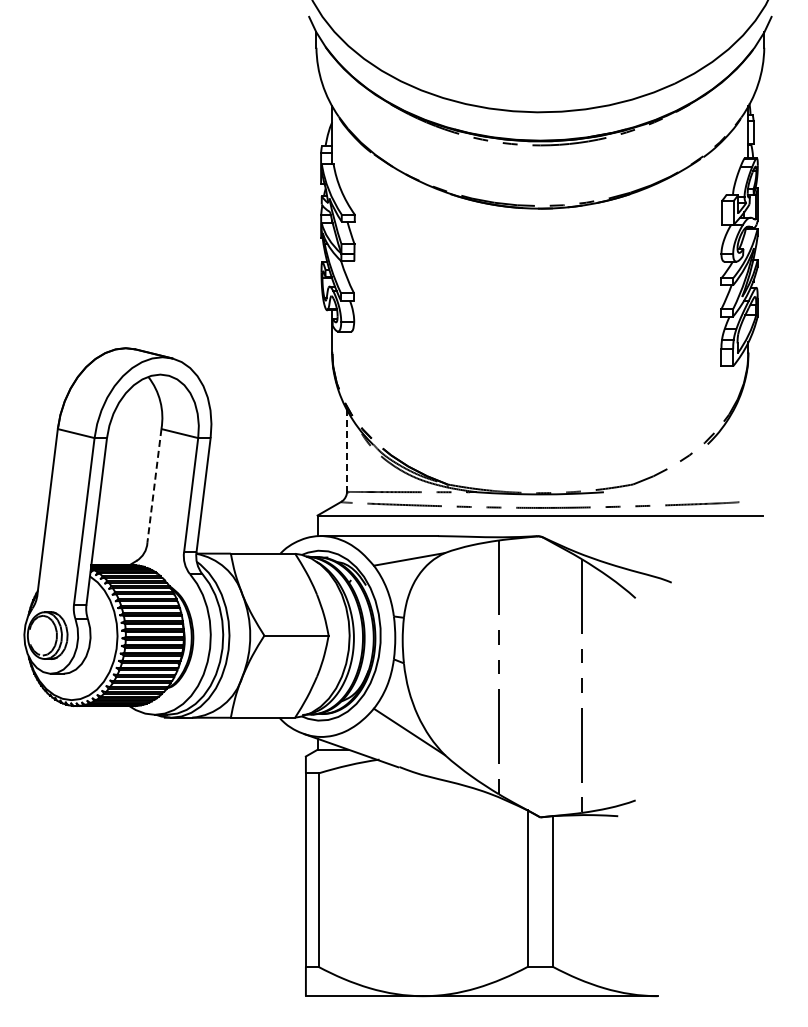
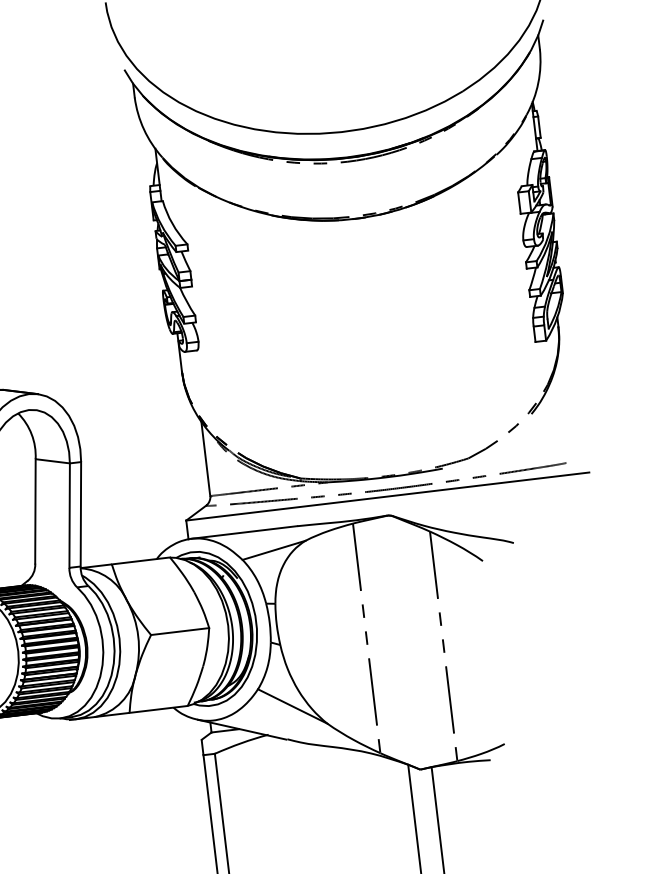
line: (346, 450) -> (205, 458), dashed -> solid
line: (154, 486) -> (35, 511), dashed -> solid

